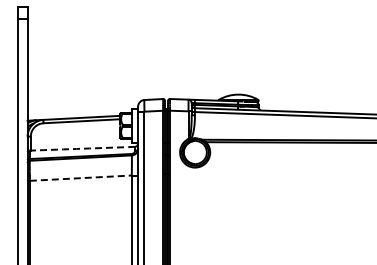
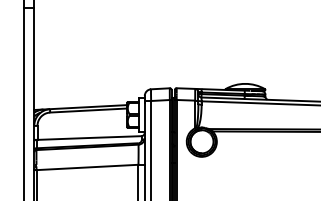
arc: (82, 148) -> (89, 137), dashed -> solid
line: (81, 178) -> (88, 167), dashed -> solid

